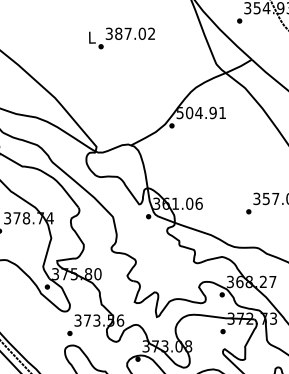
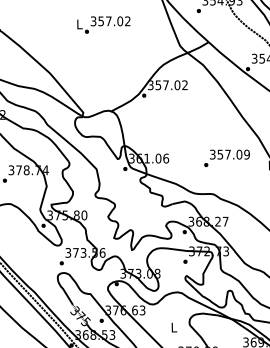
text: (119, 34) -> (101, 21), 387.02 -> 357.02
text: (200, 113) -> (167, 85), 504.91 -> 357.02

